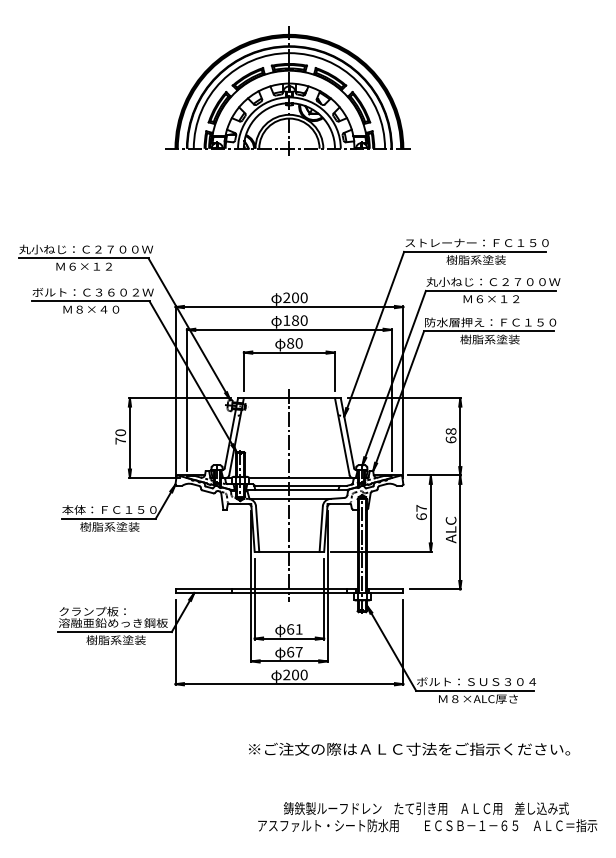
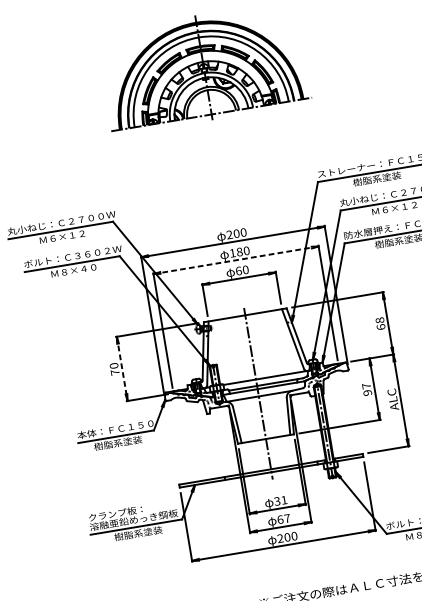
line: (289, 329) -> (236, 260), solid -> dashed
text: (290, 343) -> (238, 271), 80 -> 60
line: (129, 438) -> (121, 369), solid -> dashed
text: (421, 516) -> (367, 392), 67 -> 97
text: (290, 629) -> (277, 501), 61 -> 31

